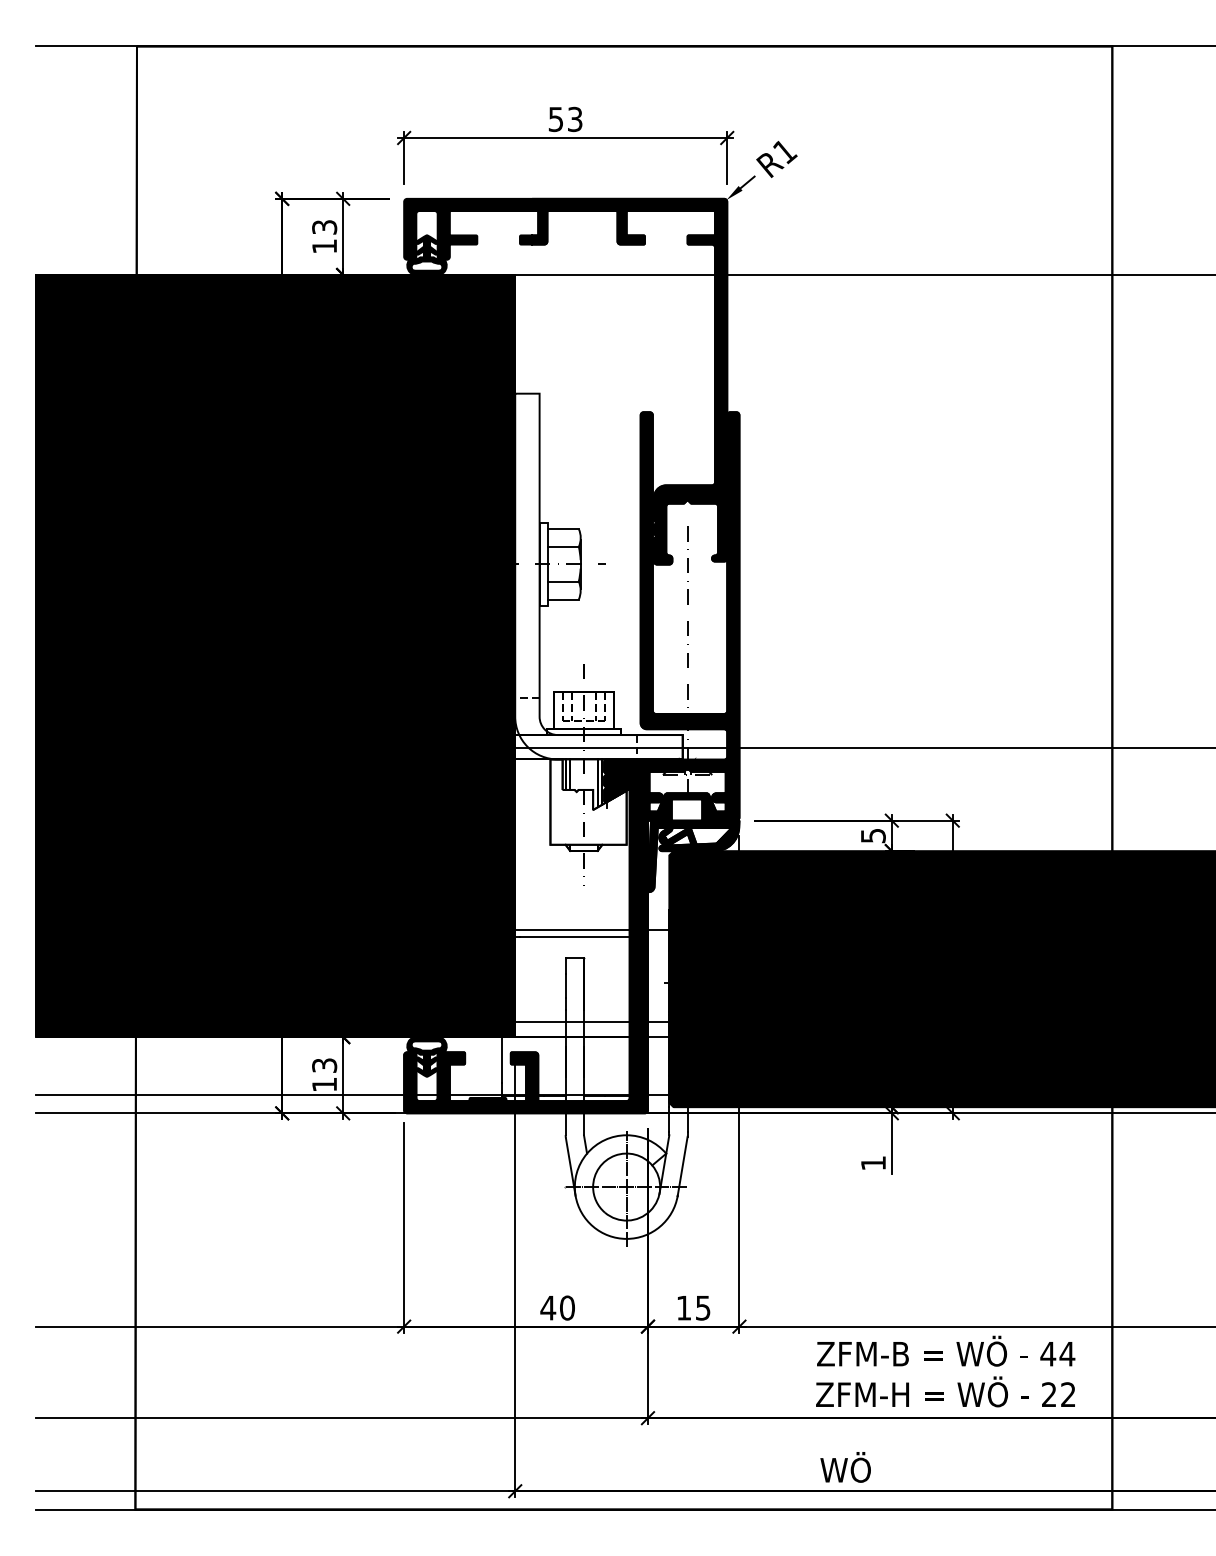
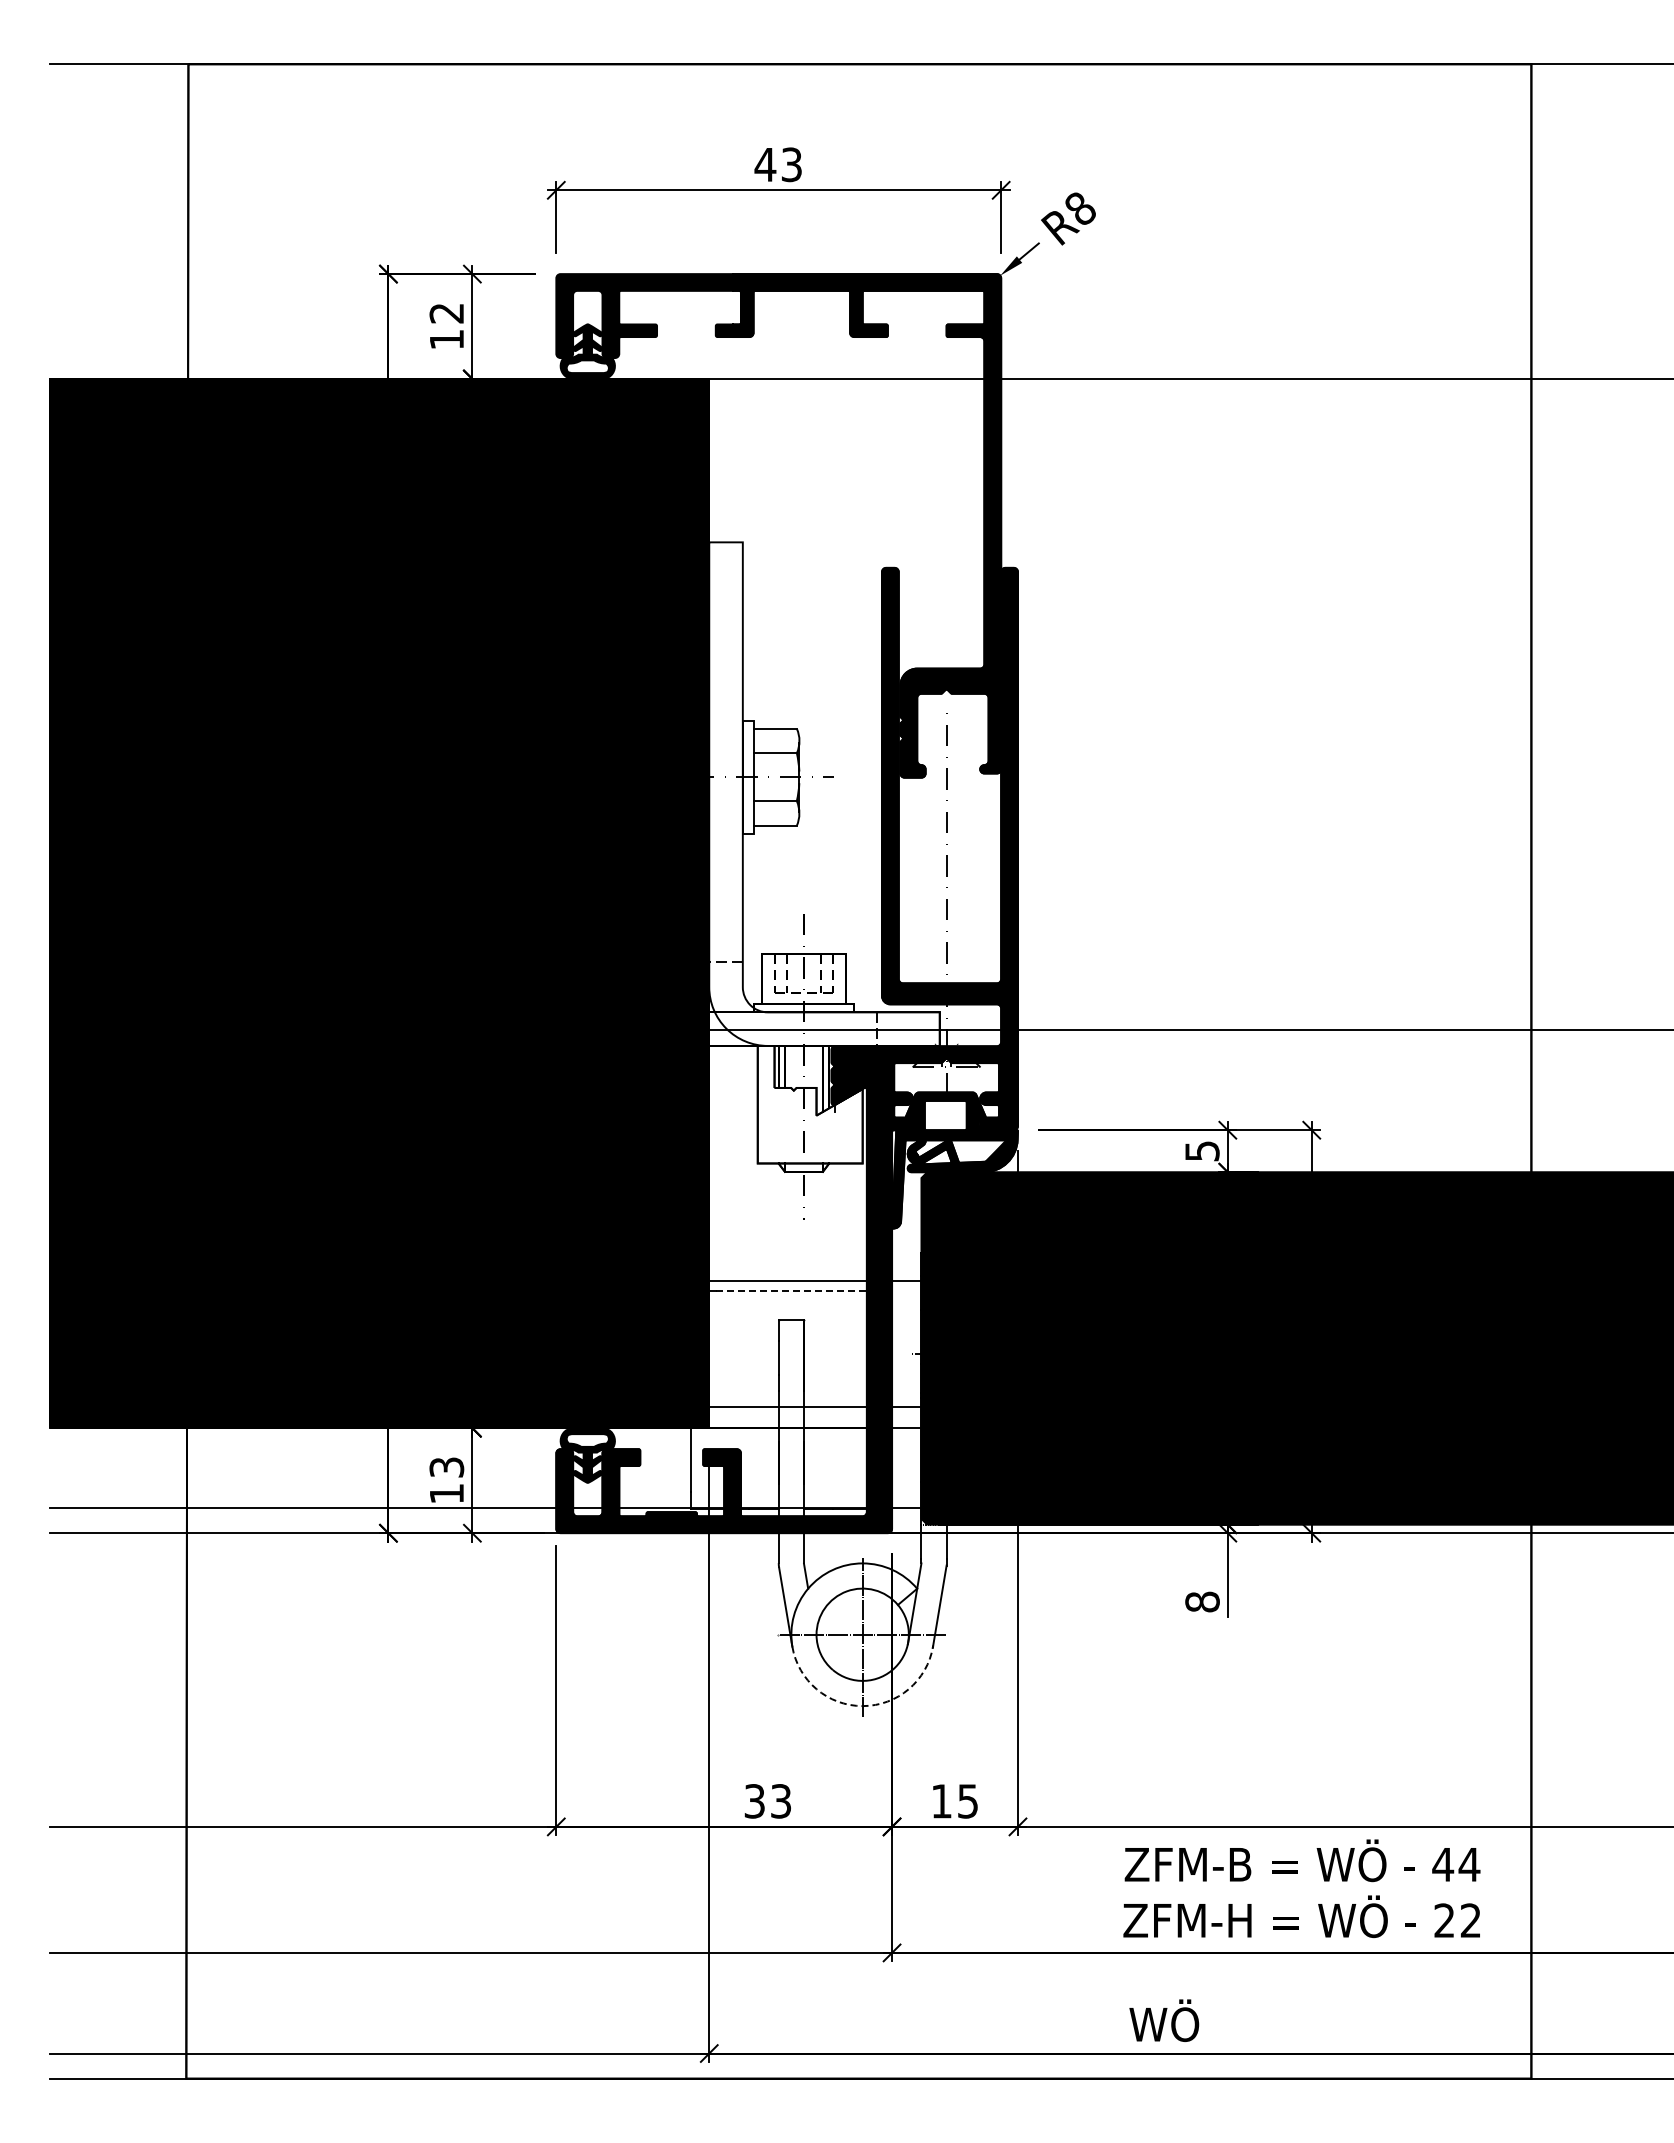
text: (556, 119) -> (765, 165), 53 -> 43
text: (785, 151) -> (1081, 209), R1 -> R8
text: (324, 227) -> (446, 313), 13 -> 12
line: (574, 937) -> (791, 1290), solid -> dashed
text: (873, 1162) -> (1202, 1601), 1 -> 8
arc: (626, 1239) -> (862, 1706), solid -> dashed
text: (557, 1308) -> (767, 1801), 40 -> 33

